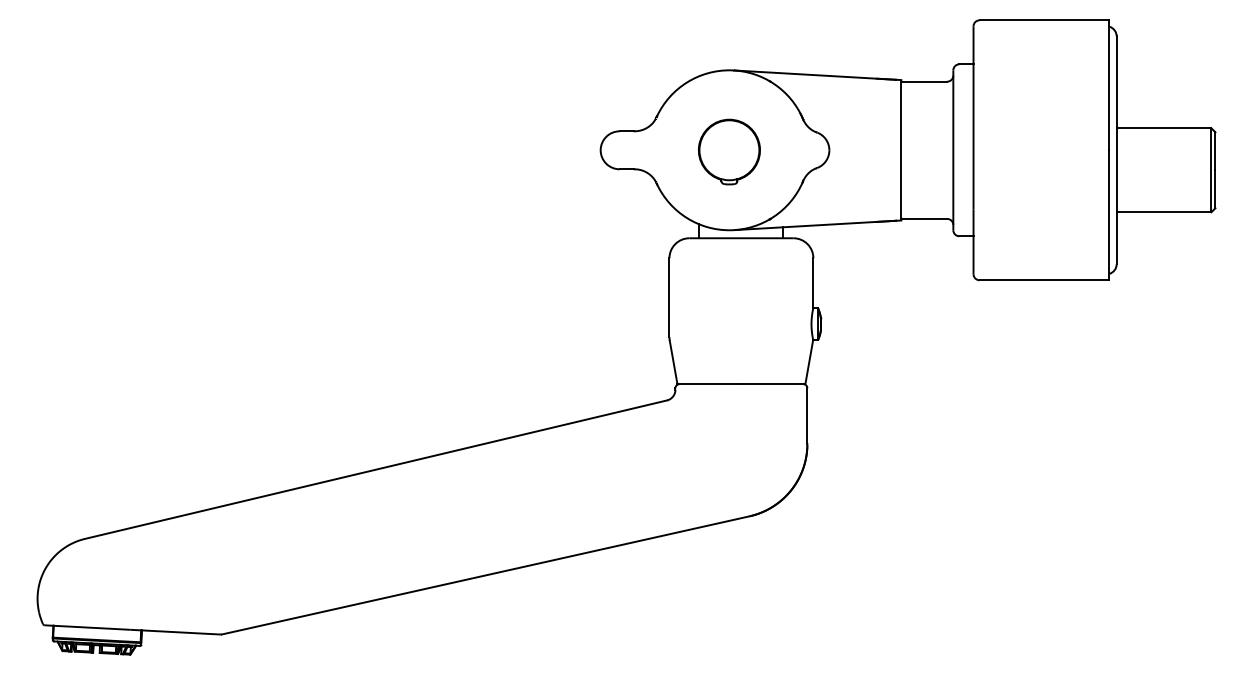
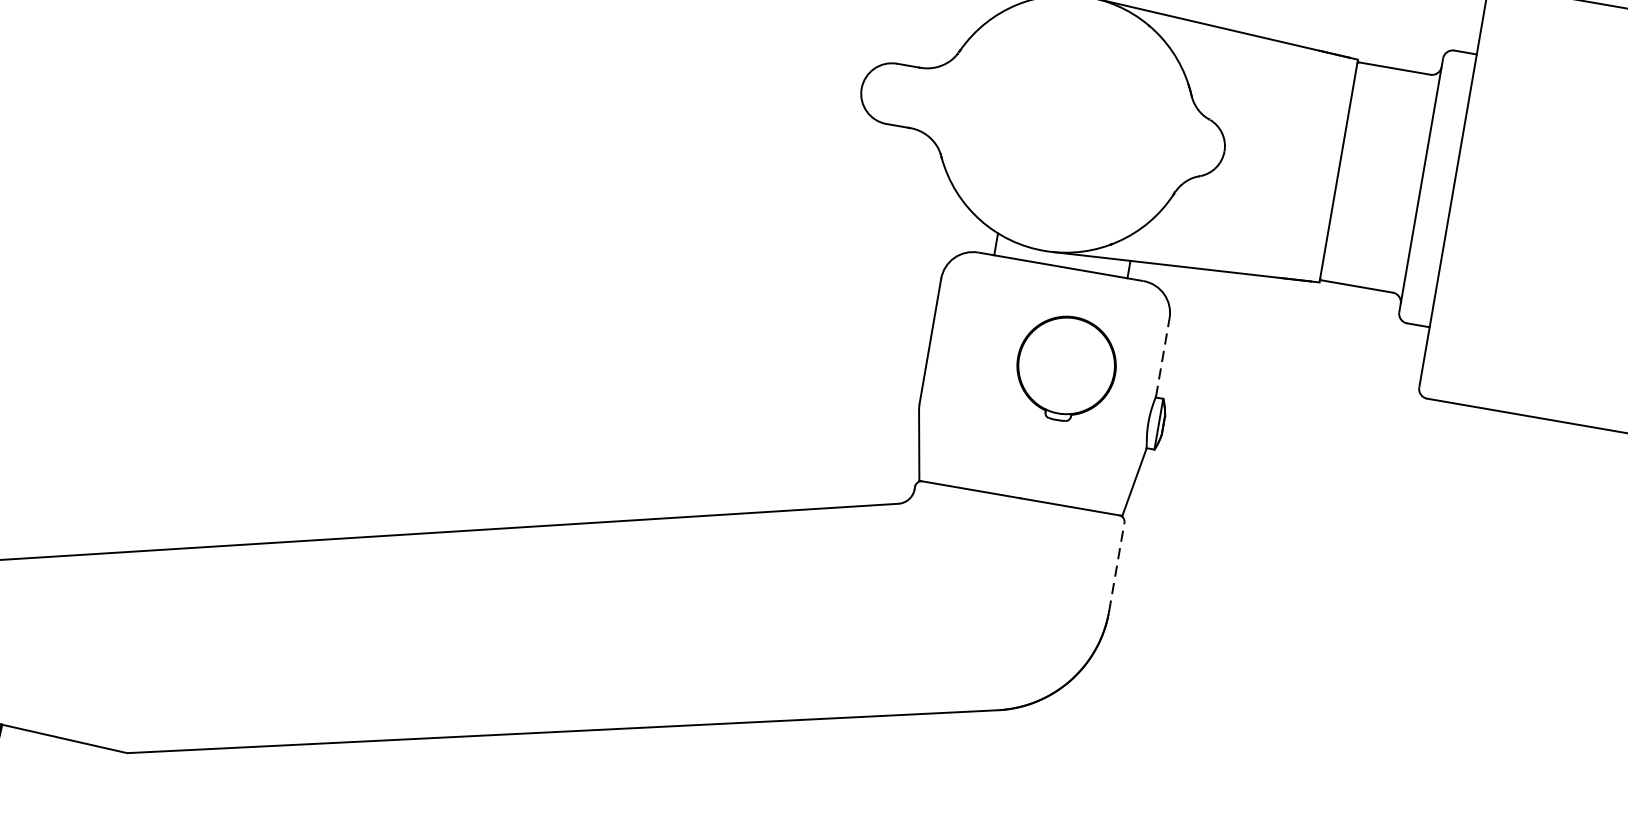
part: (729, 151) -> (1066, 367), moved
line: (813, 283) -> (1162, 358), solid -> dashed
line: (807, 416) -> (1116, 567), solid -> dashed

